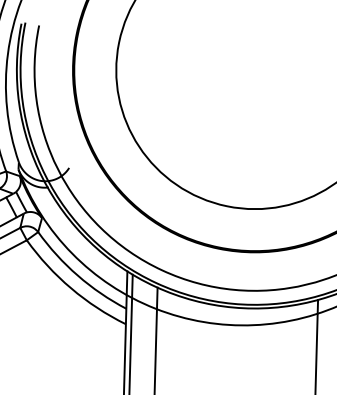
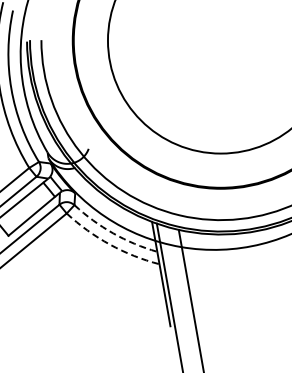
arc: (78, 275) -> (113, 233), solid -> dashed
arc: (70, 288) -> (109, 244), solid -> dashed

